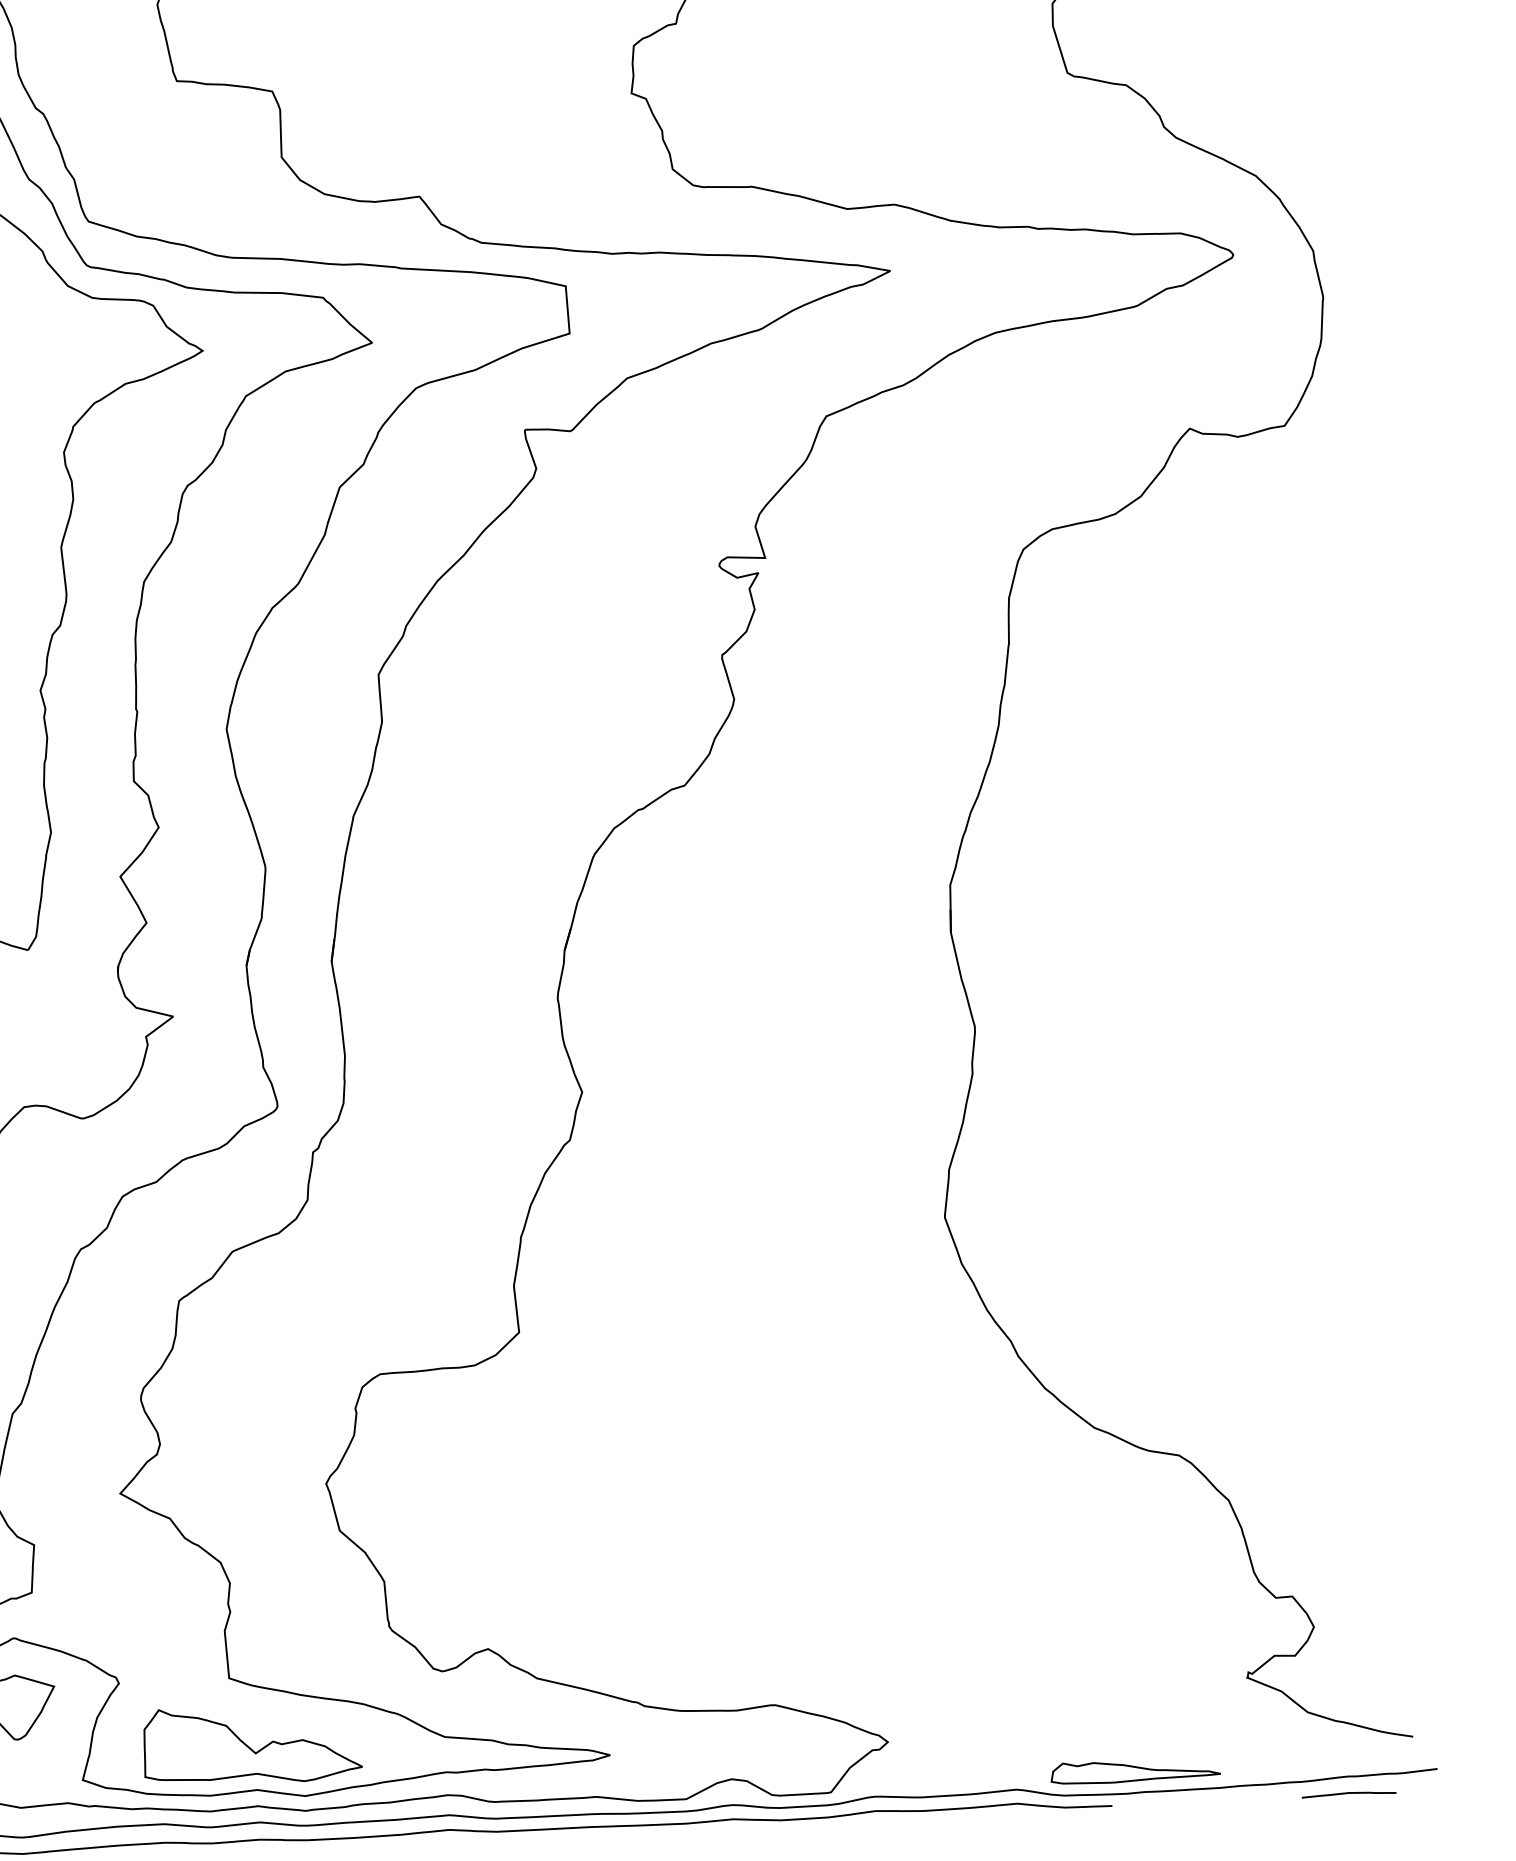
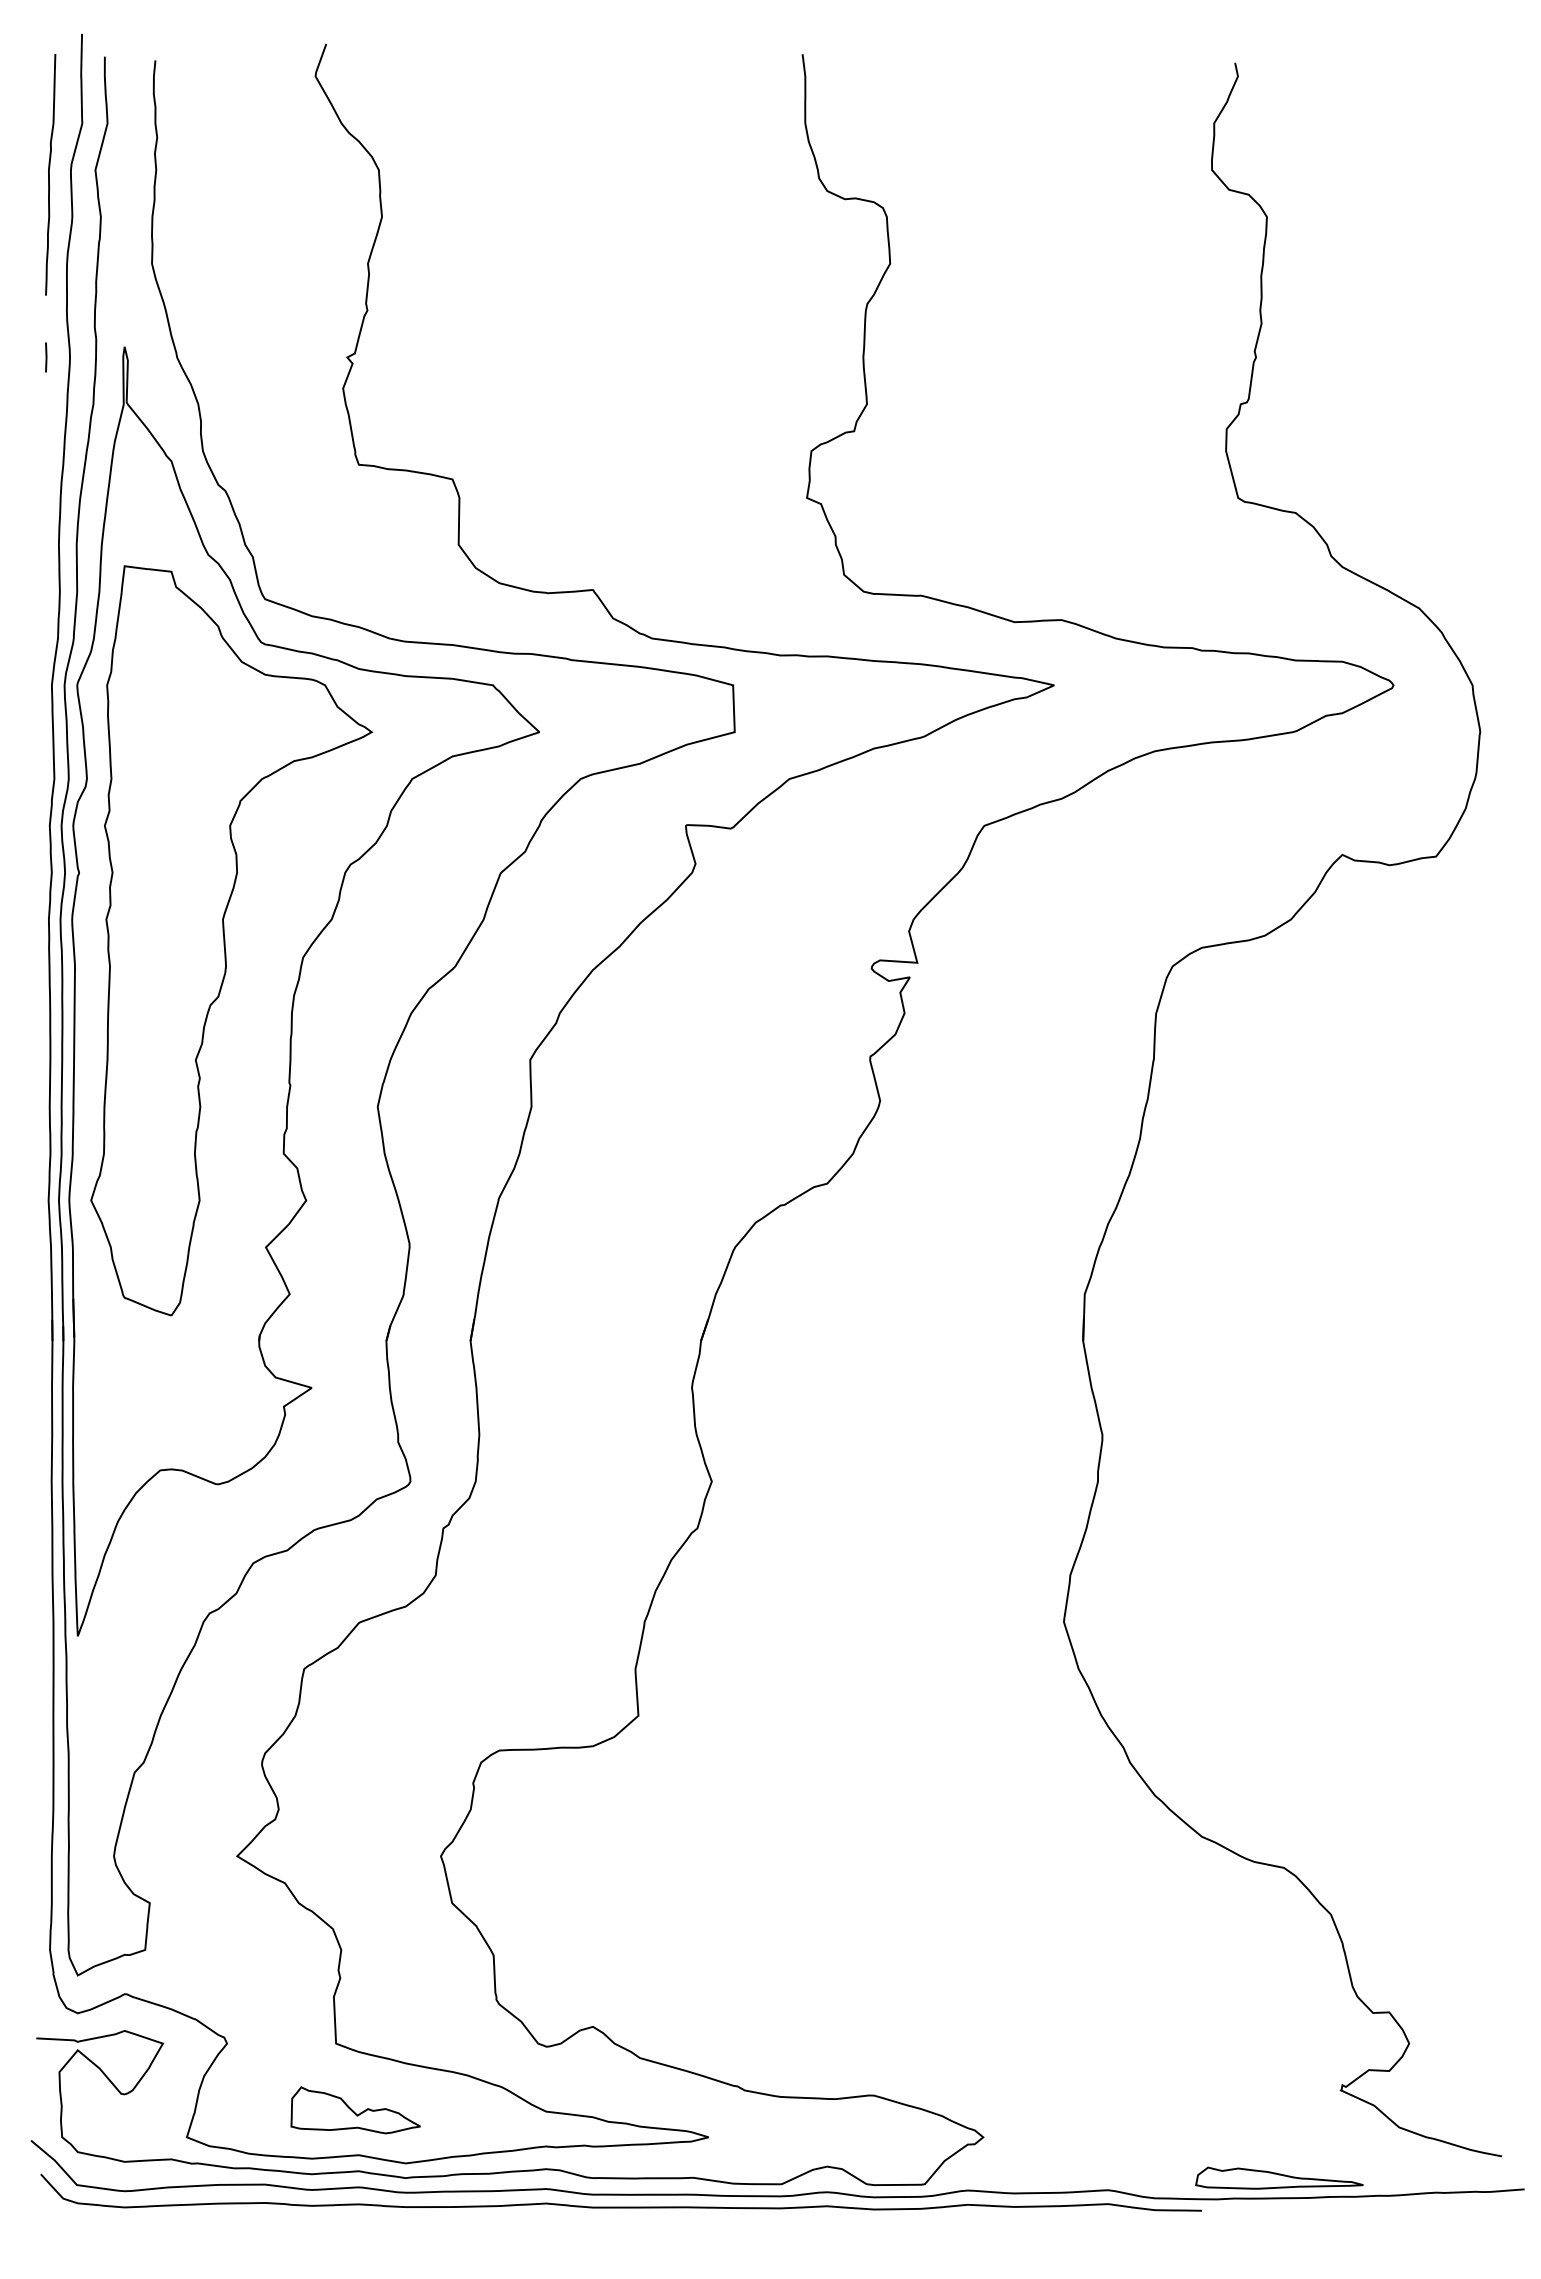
part: (251, 1744) -> (355, 2110), size x0.6
part: (1135, 1770) -> (1279, 2177), moved
curve: (1348, 1793) -> (1435, 2209), removed

